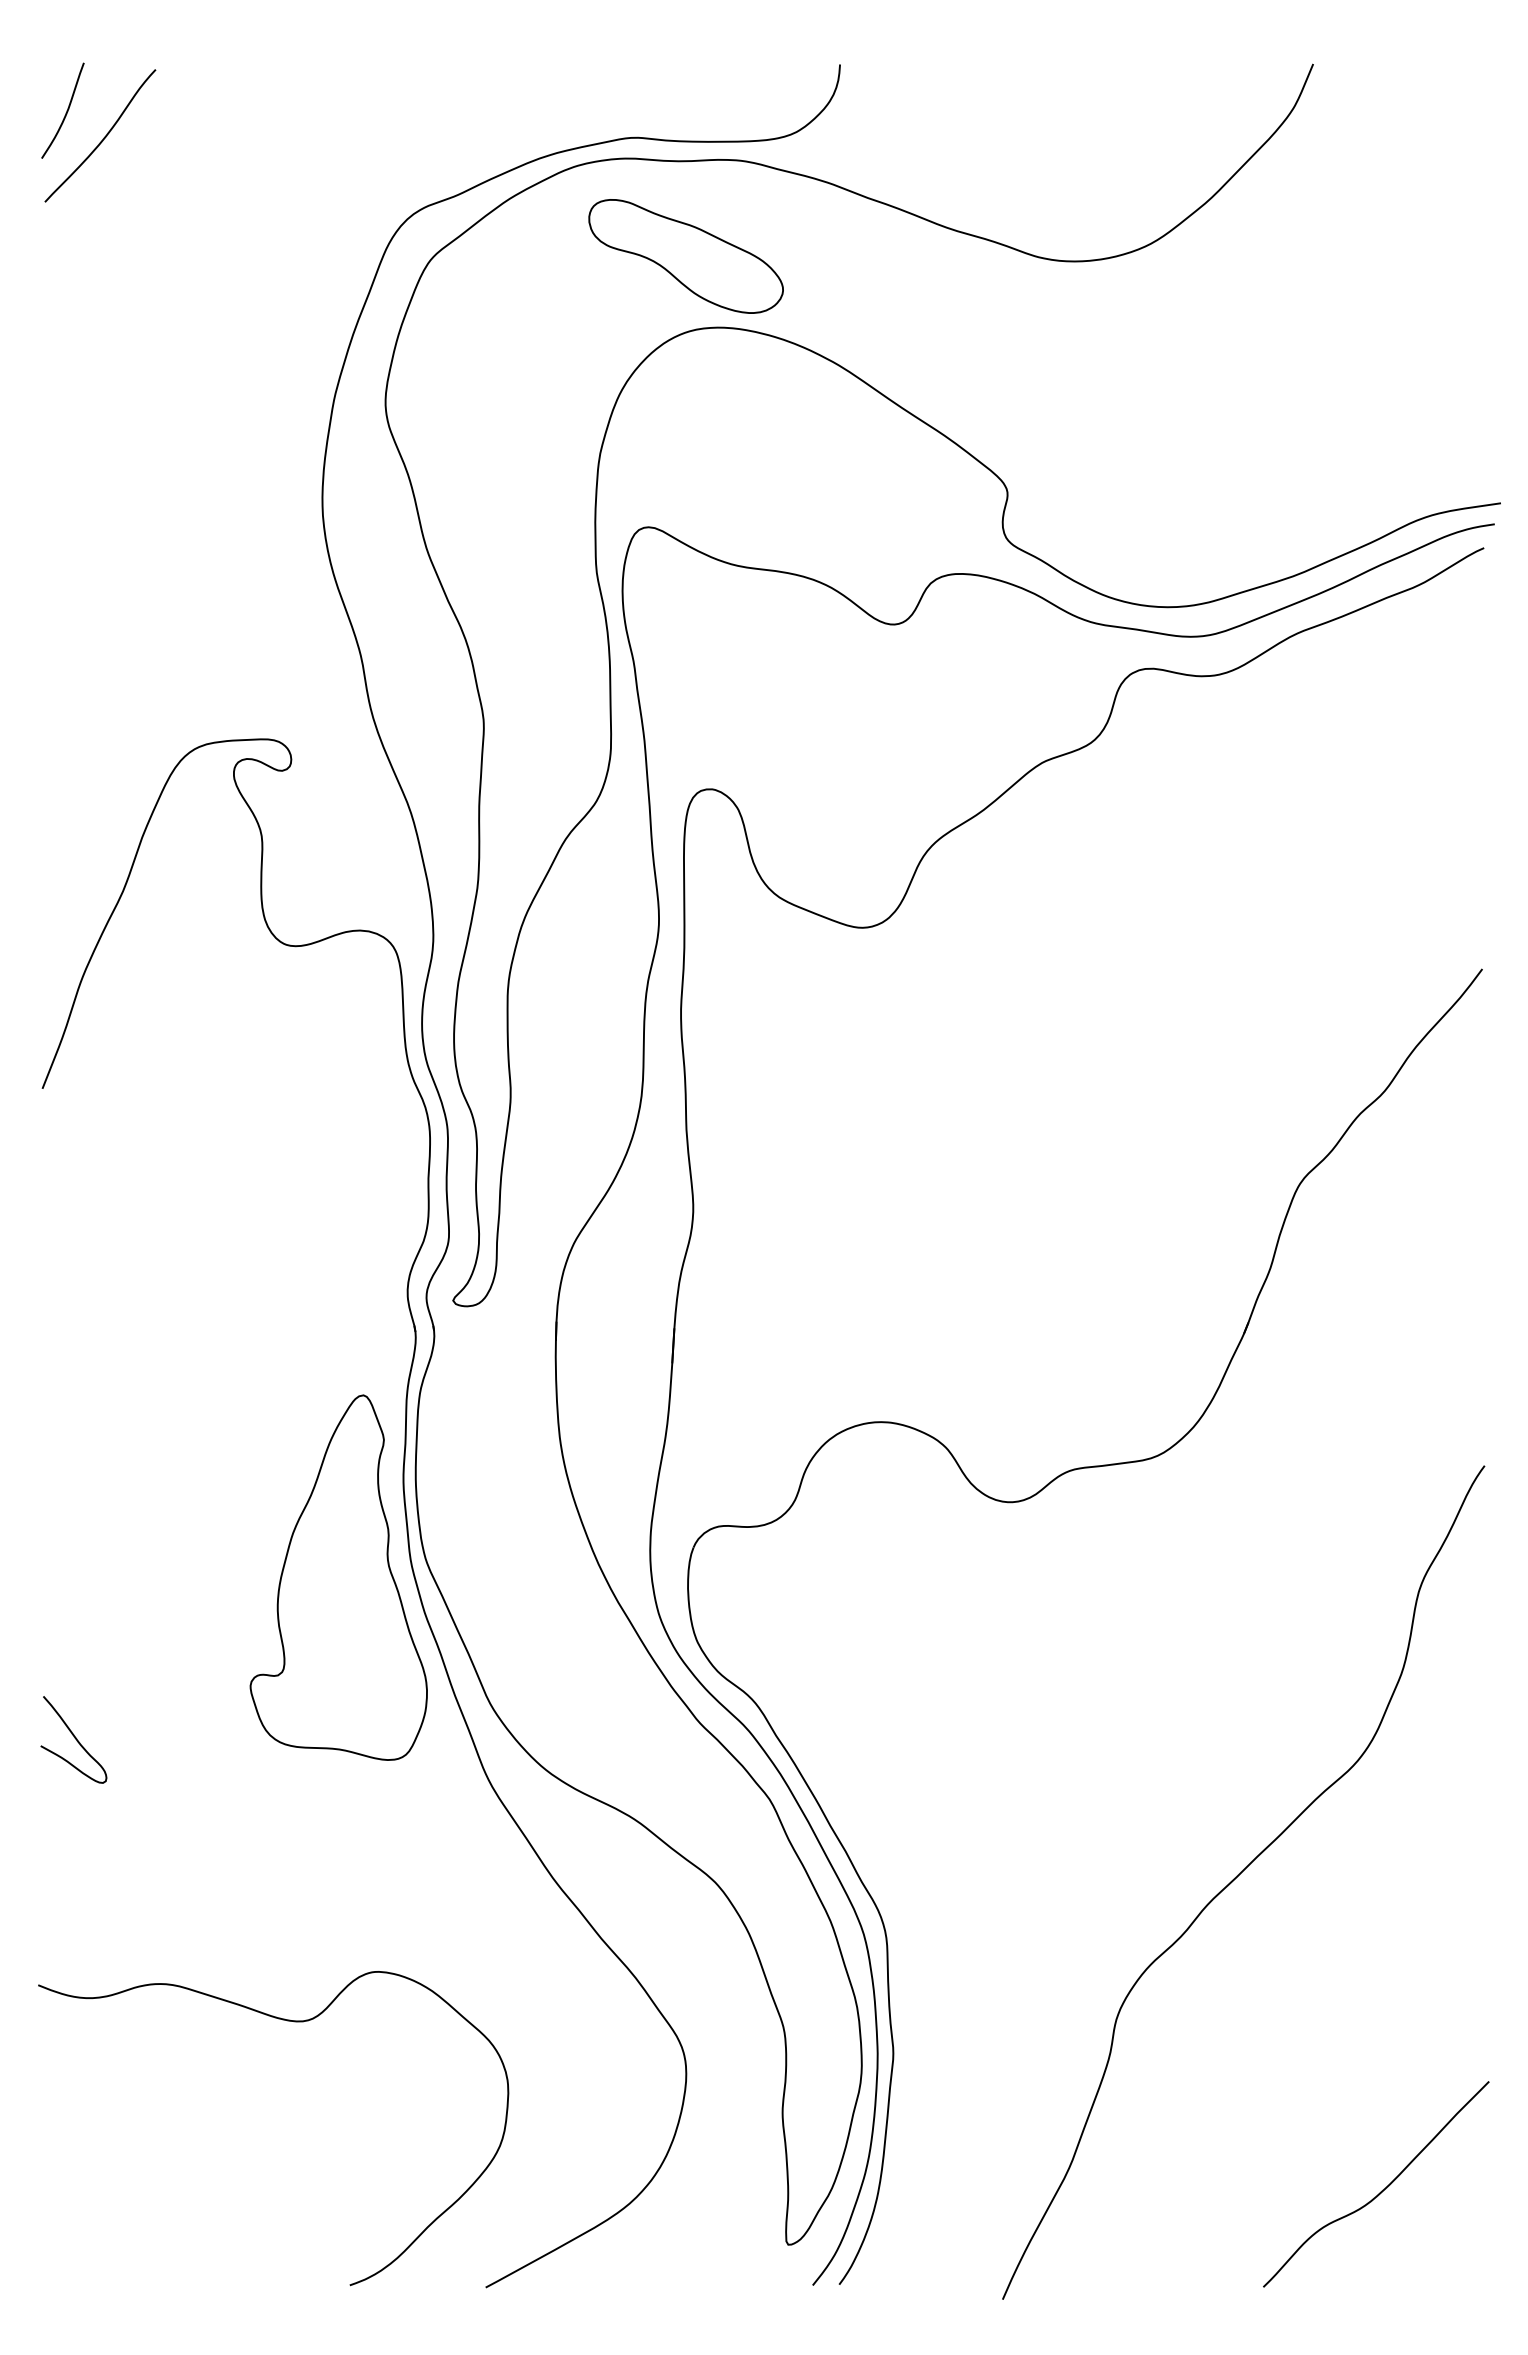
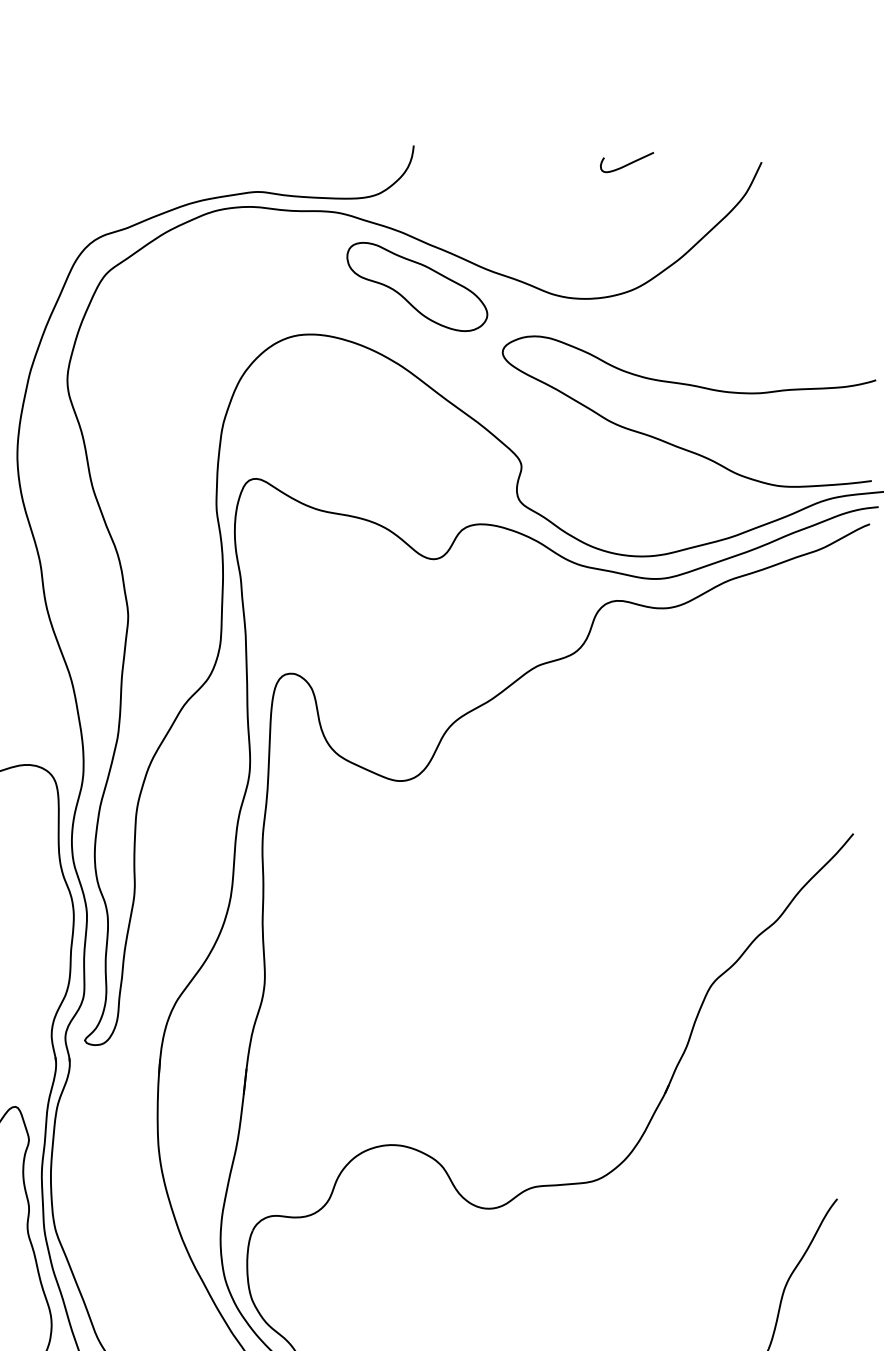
curve: (1132, 74) -> (628, 163), added
part: (685, 256) -> (416, 287), moved
curve: (1230, 372) -> (689, 385), added

